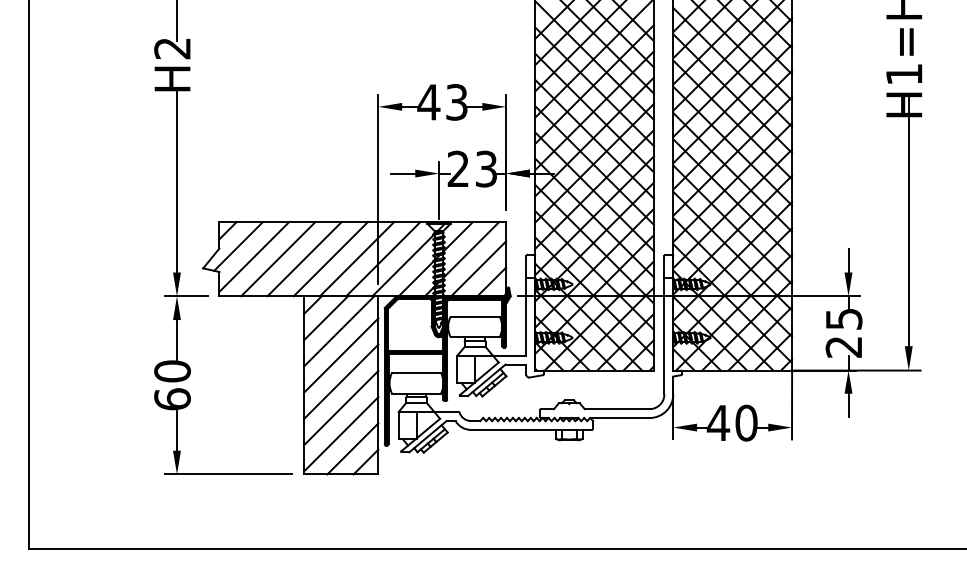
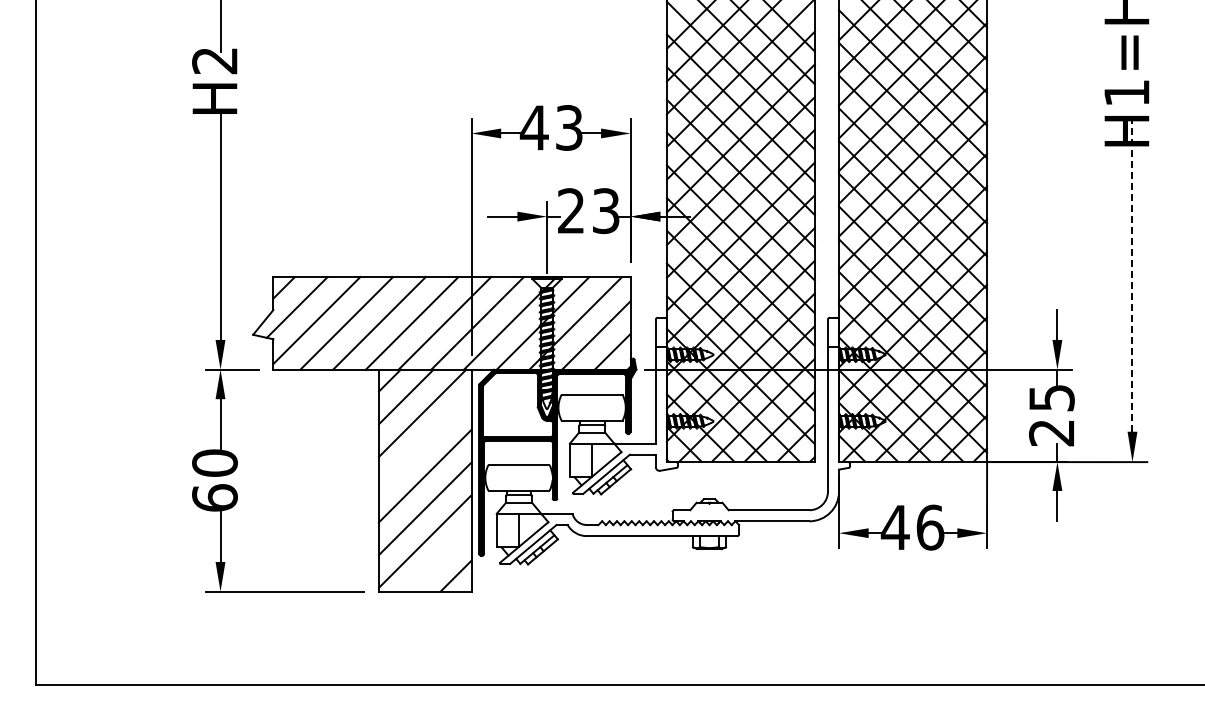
line: (908, 220) -> (1132, 275), solid -> dashed
line: (341, 355) -> (425, 443), removed
text: (746, 423) -> (930, 527), 40 -> 46
line: (352, 448) -> (439, 559), removed

